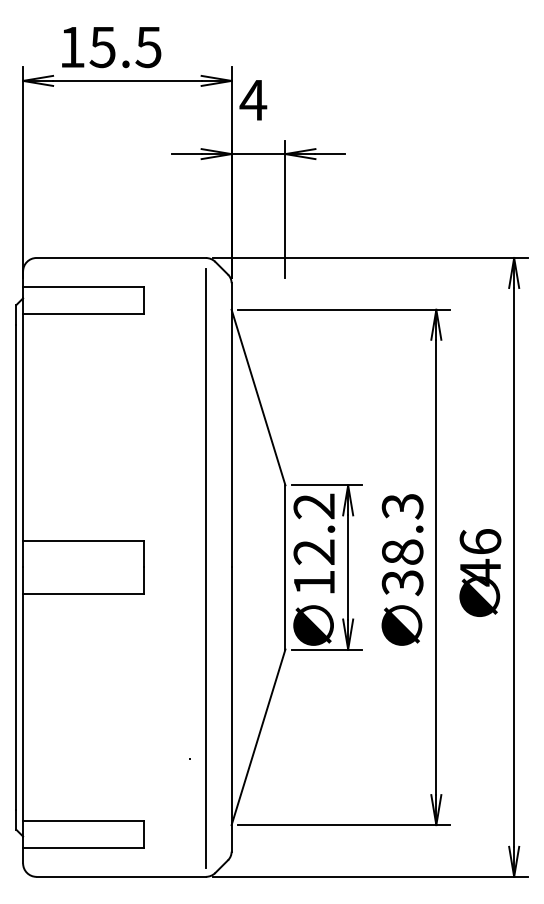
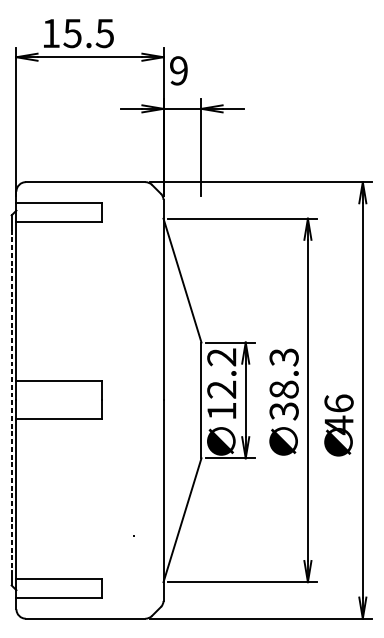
text: (253, 100) -> (178, 71), 4 -> 9
line: (16, 567) -> (11, 400), solid -> dashed
line: (205, 568) -> (145, 401), removed
text: (480, 572) -> (339, 425), moved

